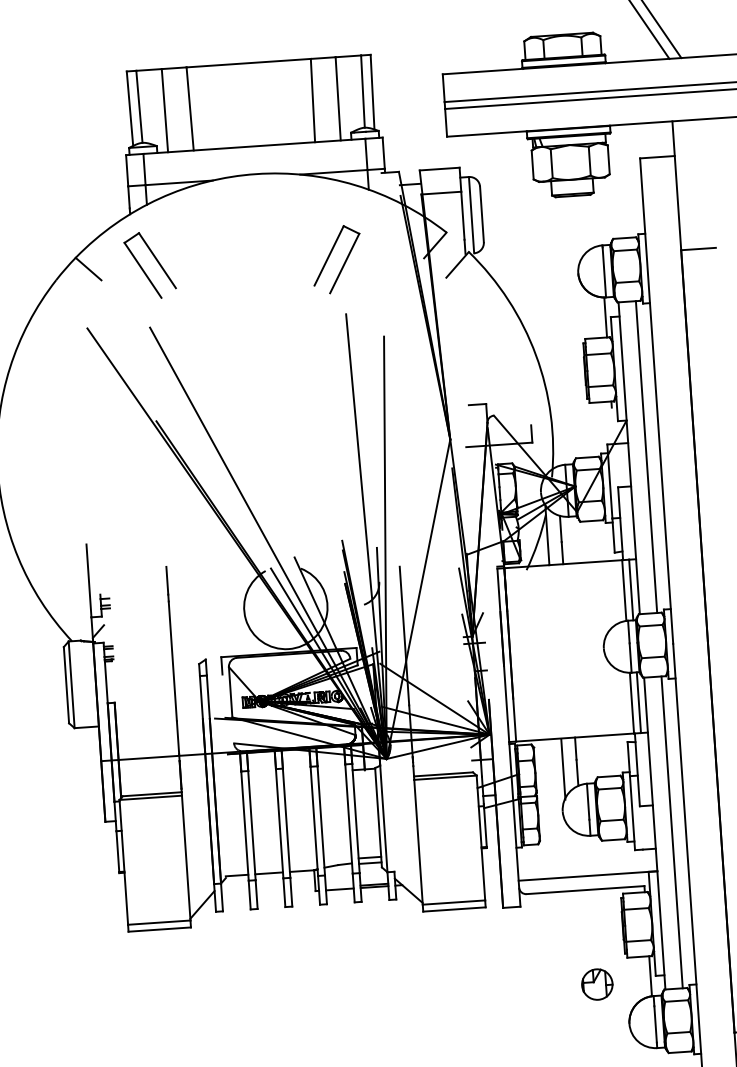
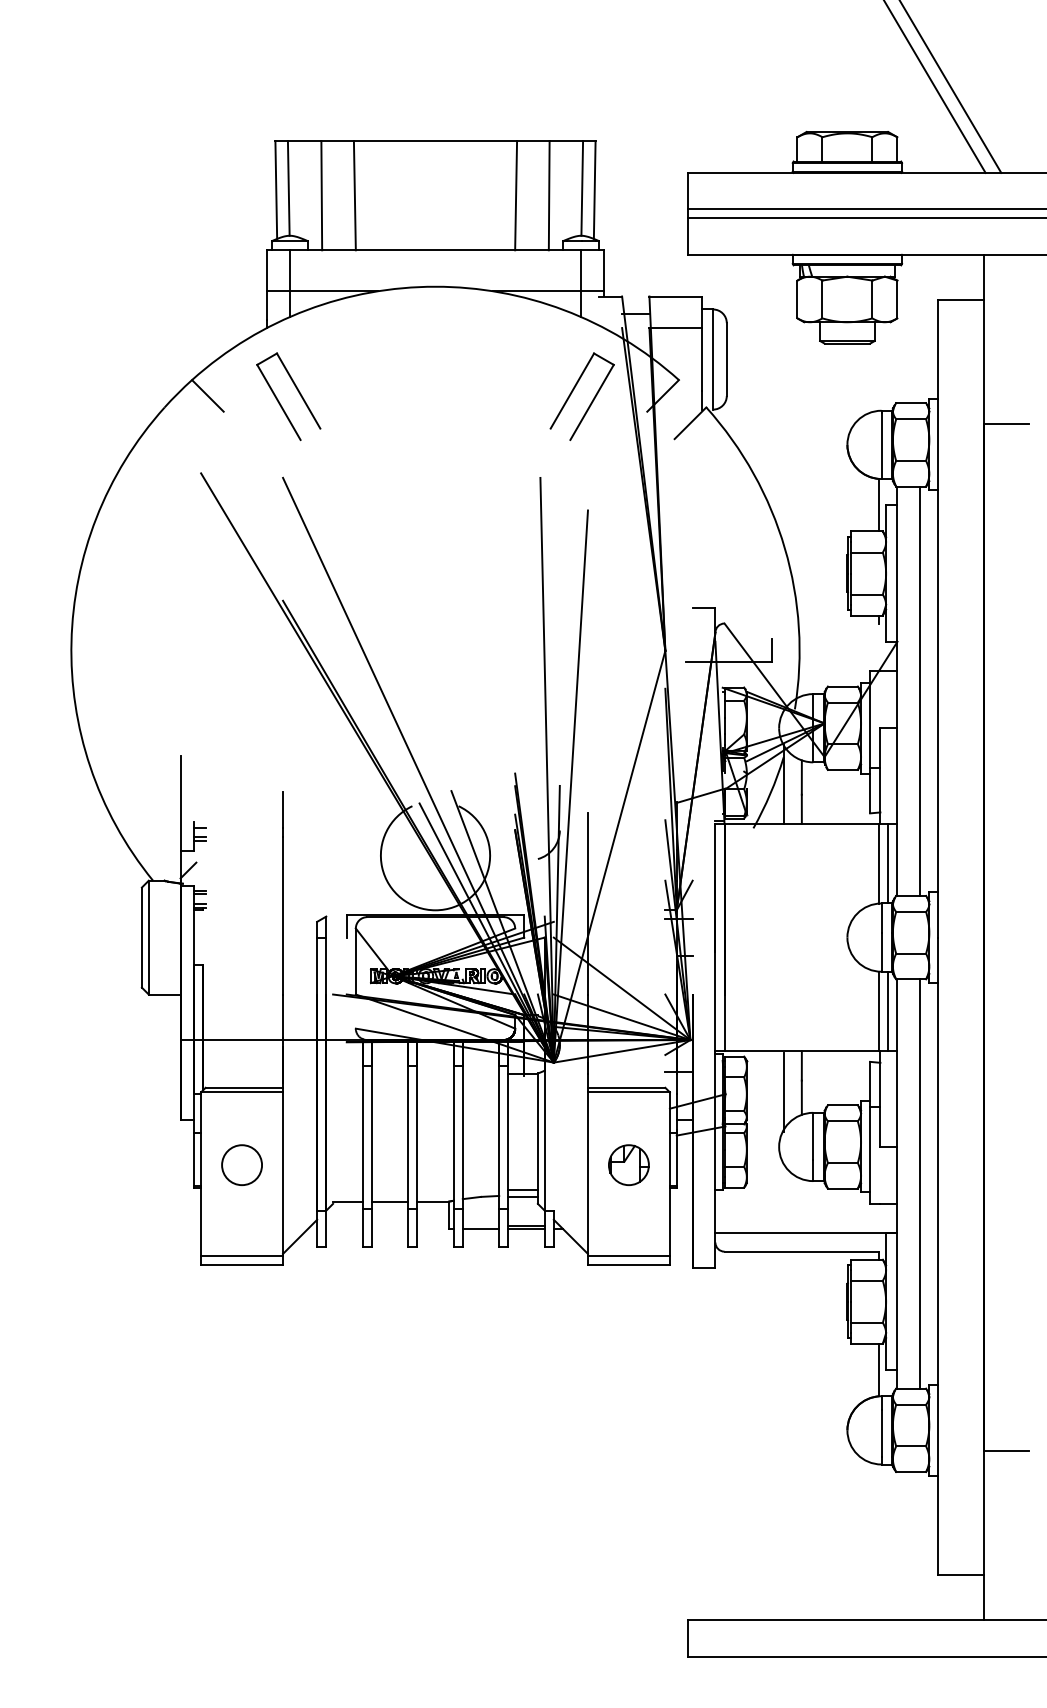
part: (329, 256) -> (573, 391), moved
circle: (154, 852) -> (241, 1164), added
part: (596, 984) -> (628, 1164), moved

